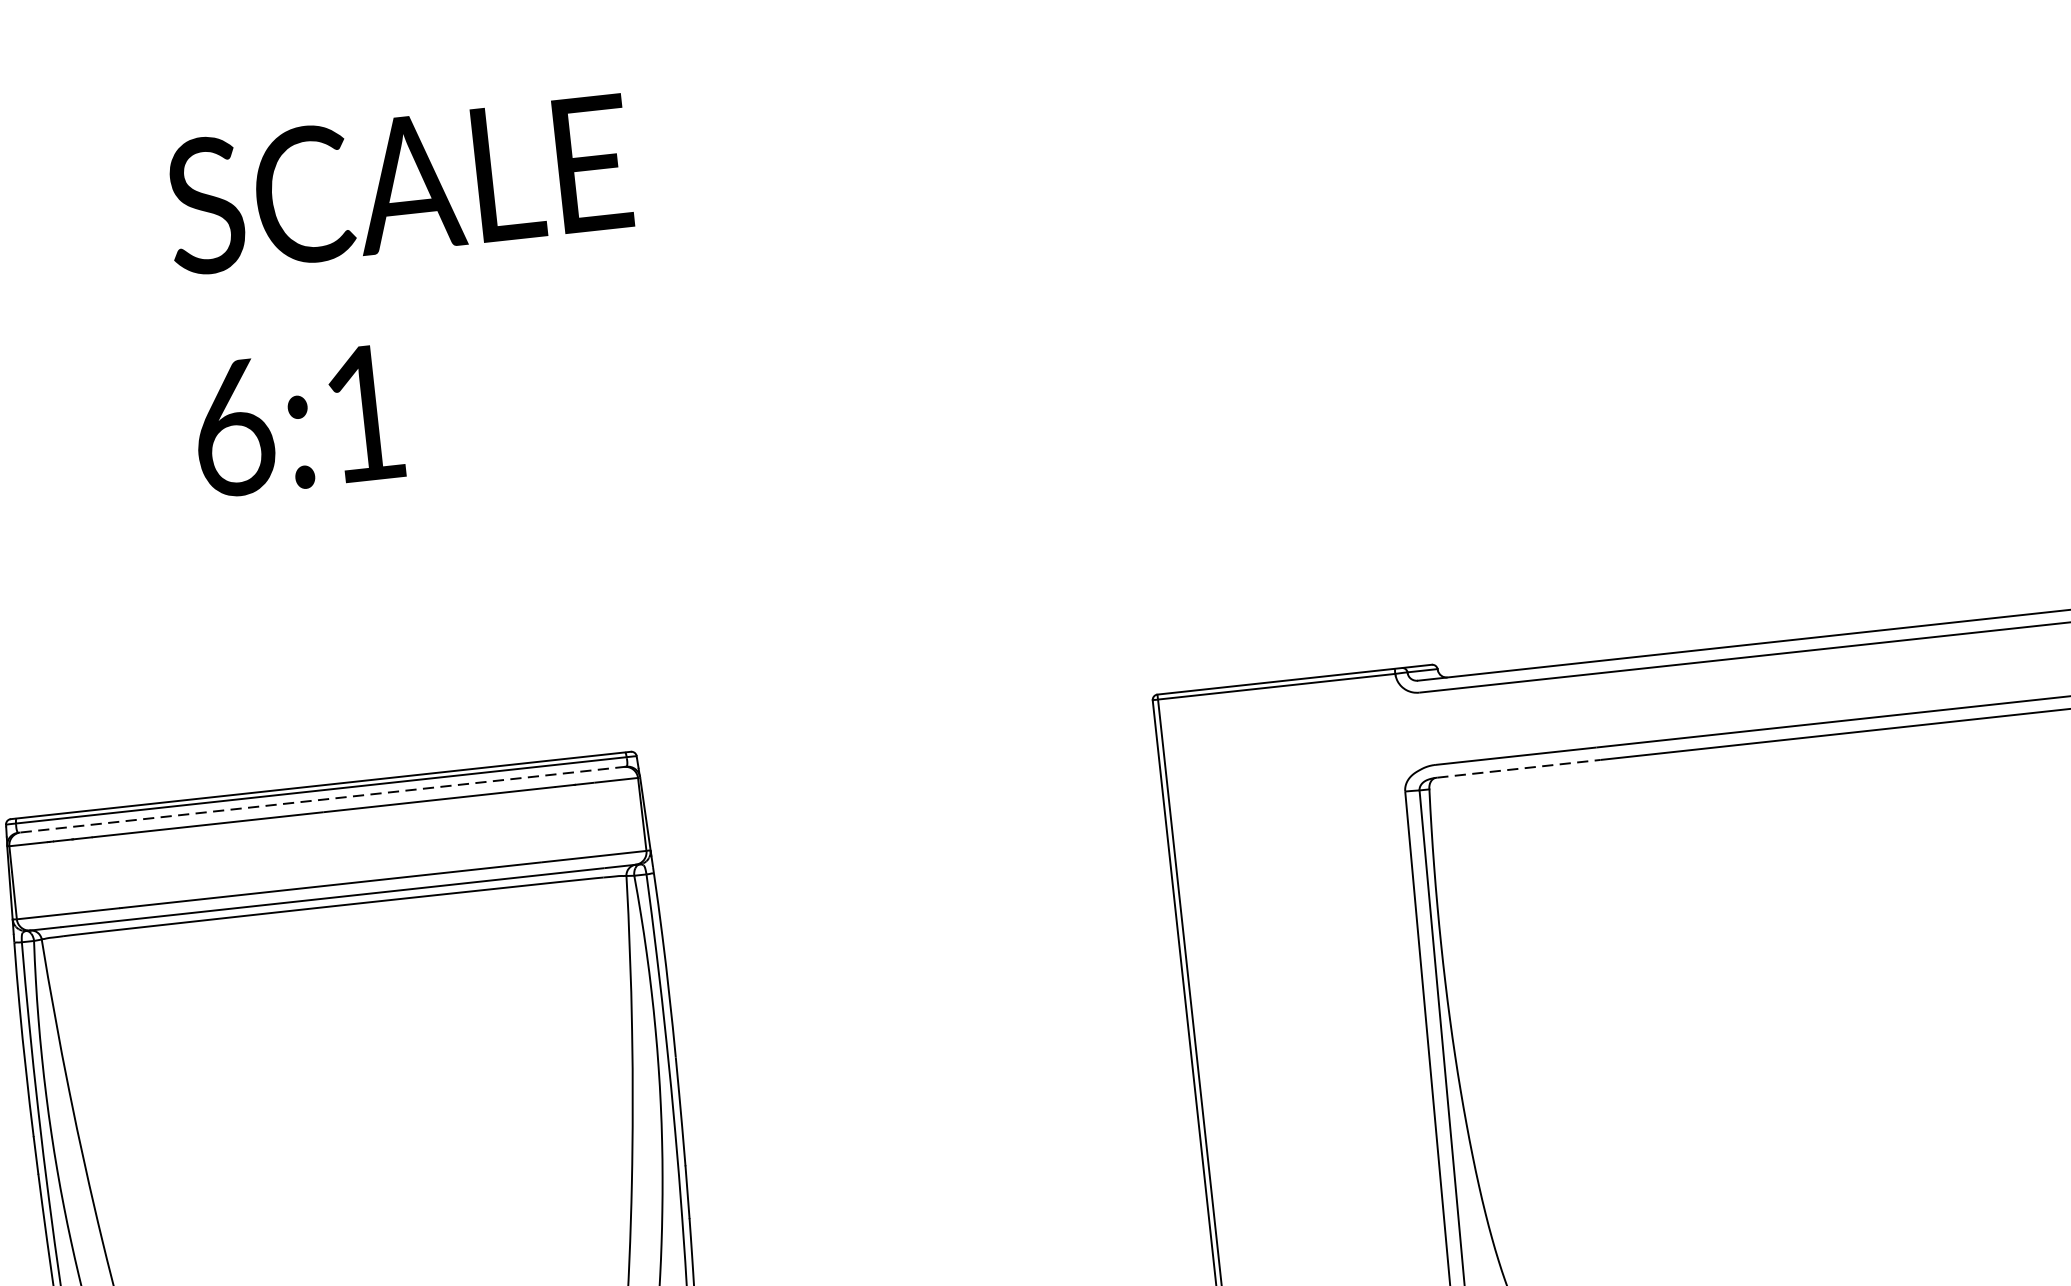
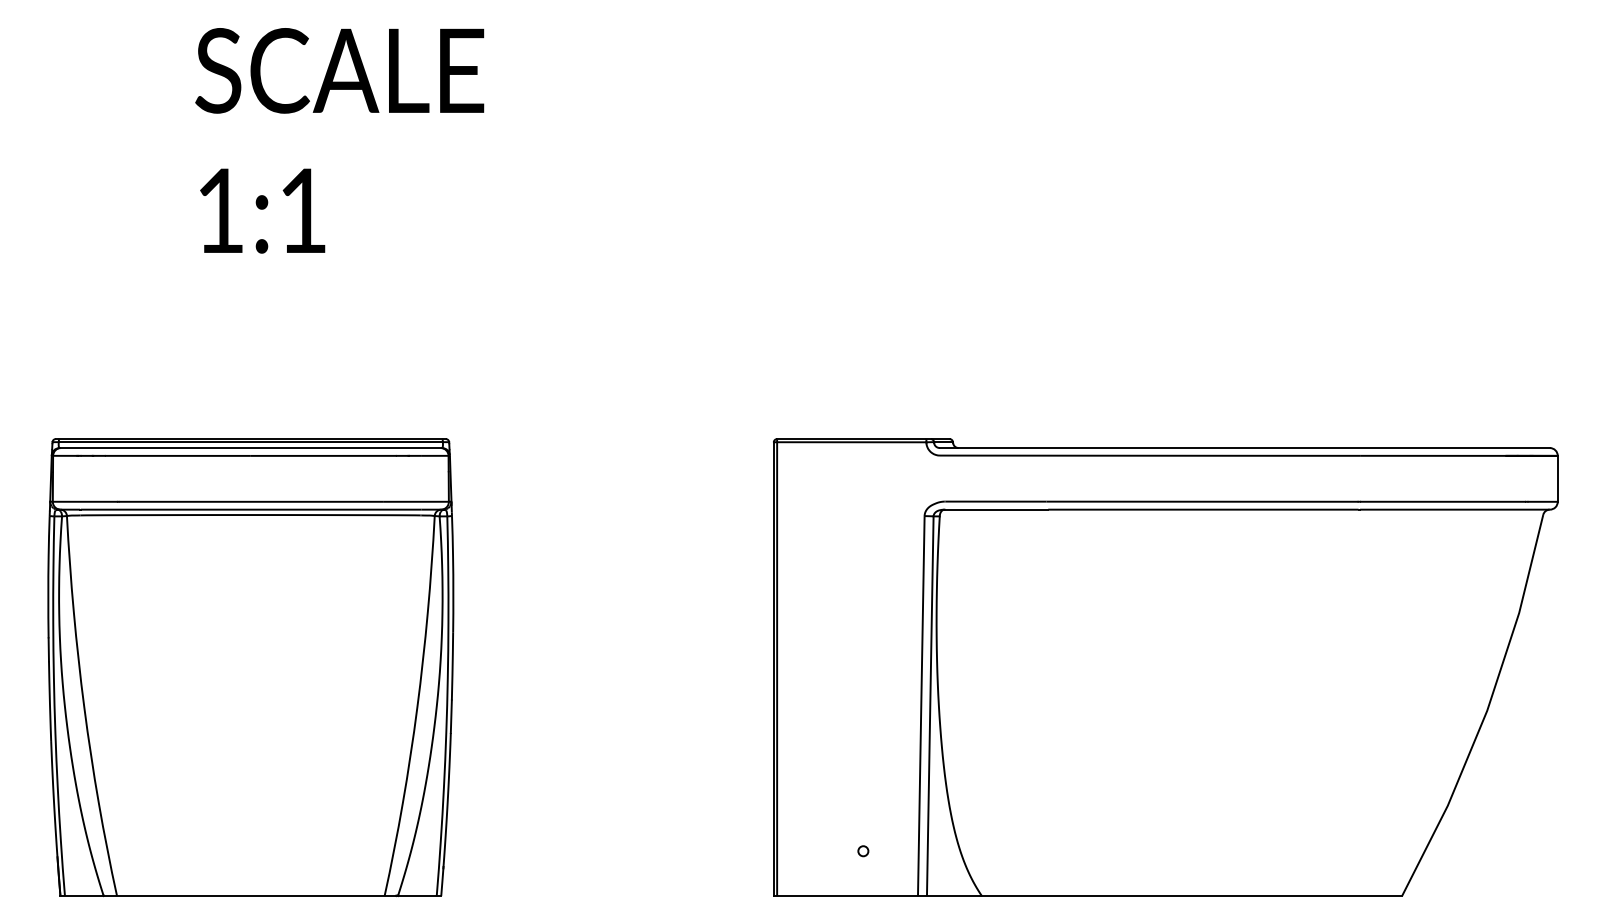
text: (234, 427) -> (221, 210), 6:1 -> 1:1
line: (1519, 768) -> (997, 509), dashed -> solid
line: (321, 800) -> (250, 448), dashed -> solid

